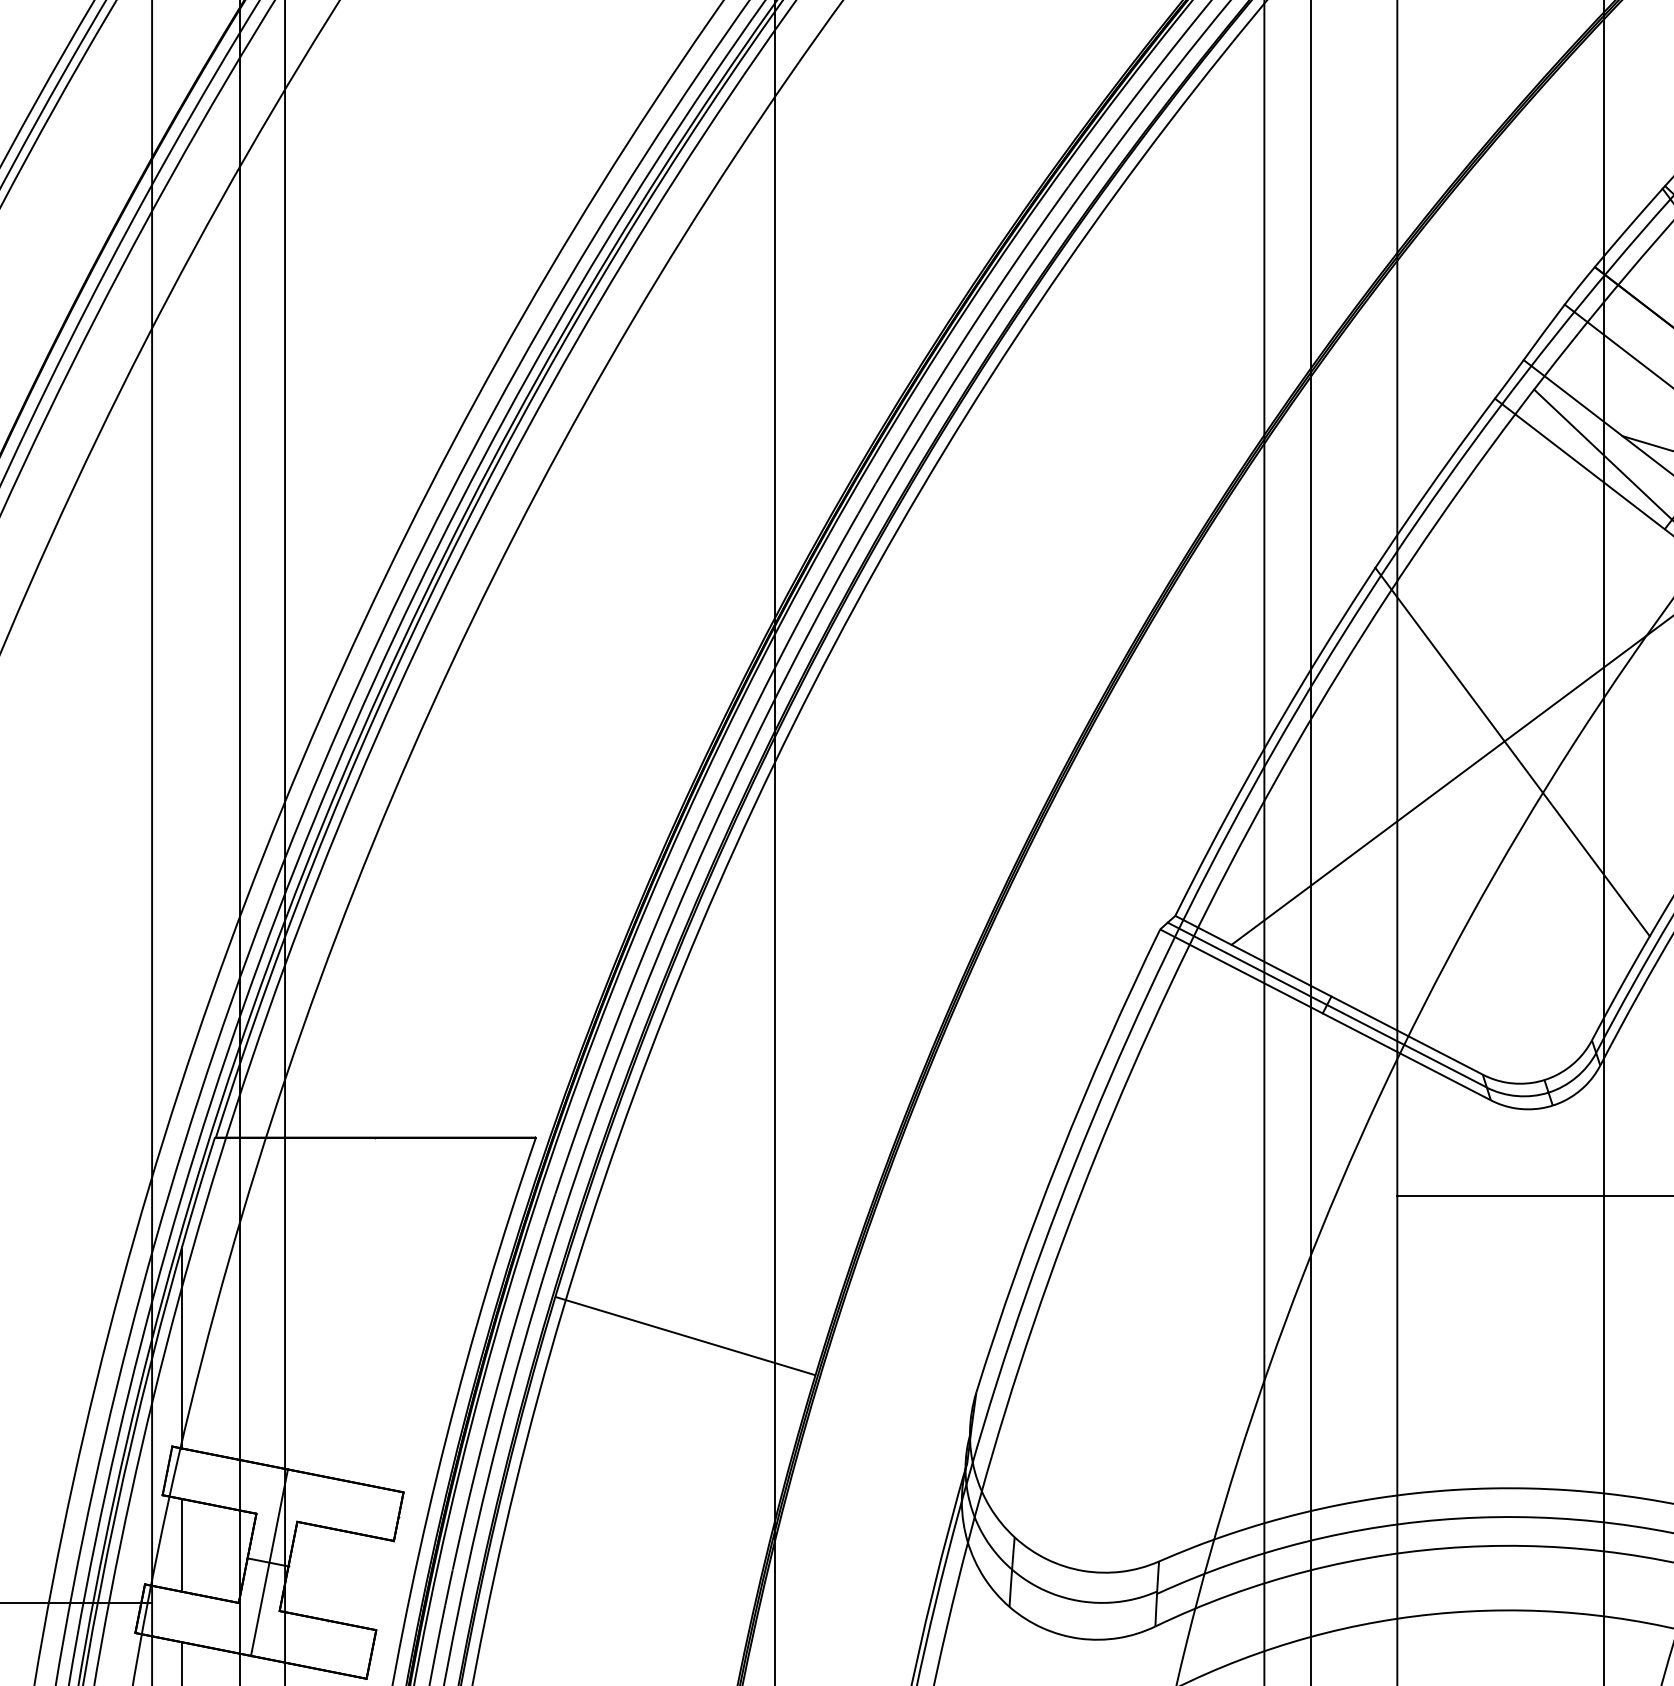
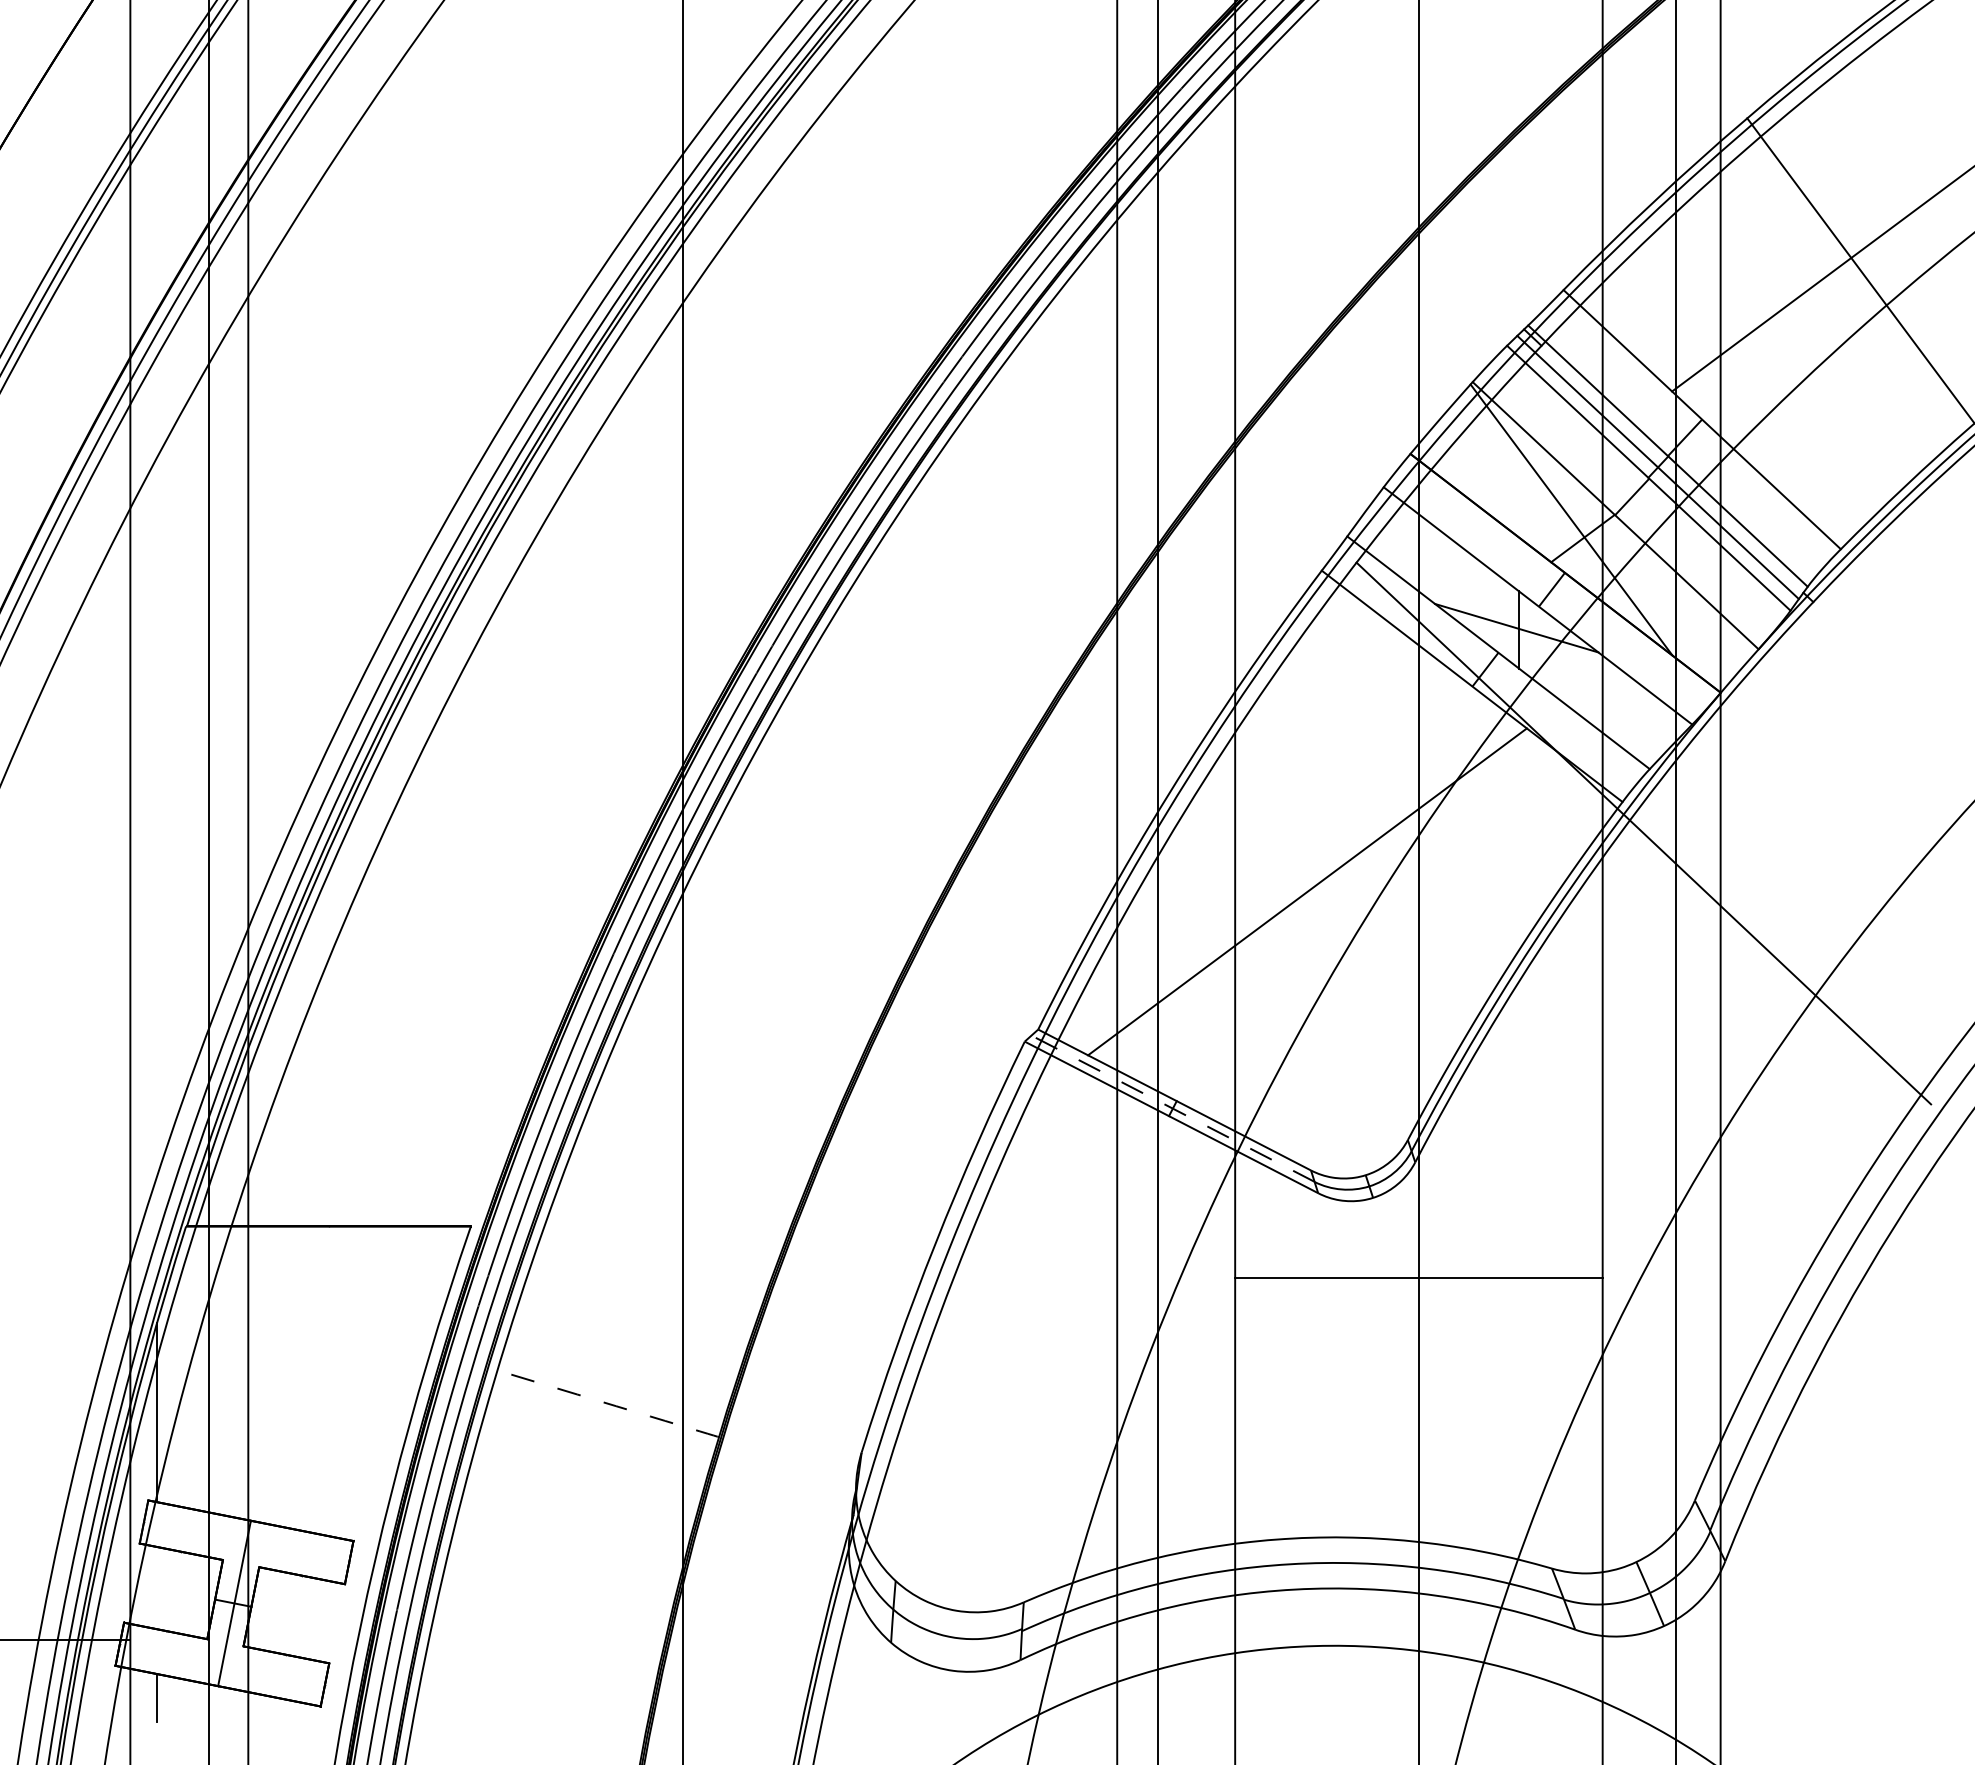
line: (1512, 751) -> (1337, 883), removed
line: (1326, 1004) -> (1172, 1108), solid -> dashed
arc: (695, 1339) -> (612, 1405), solid -> dashed
line: (182, 1545) -> (157, 1588), removed

